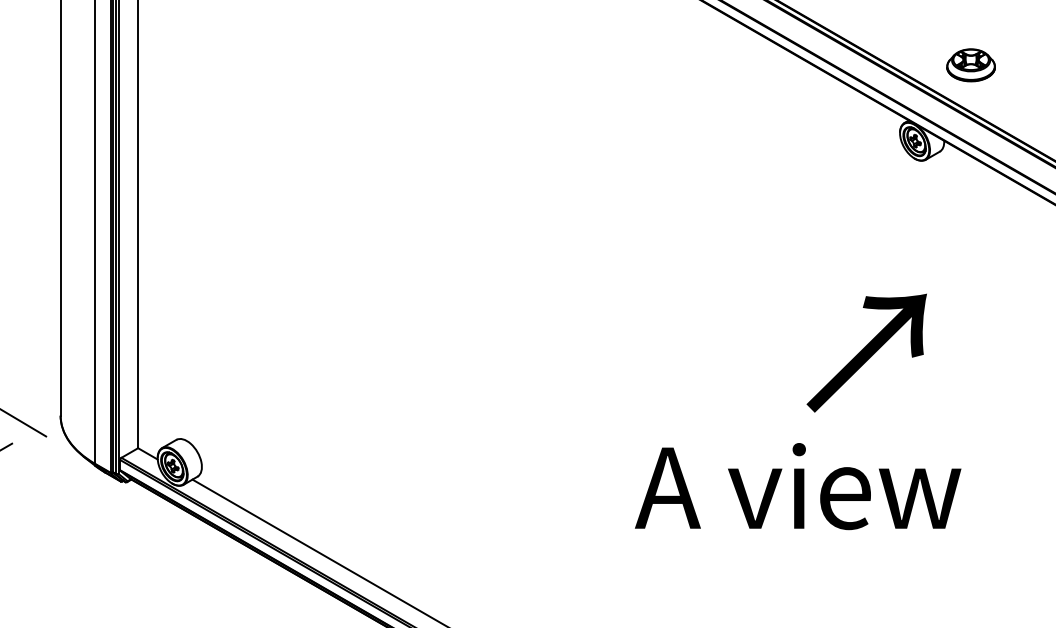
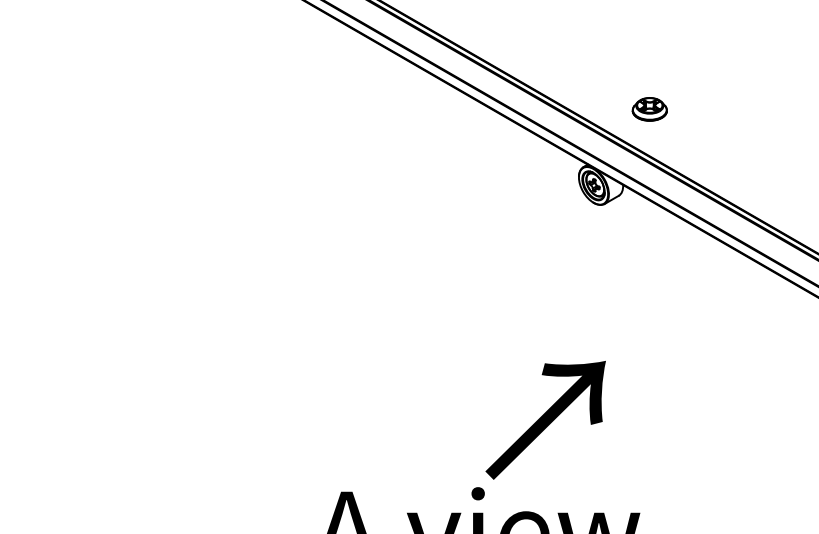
part: (970, 64) -> (649, 108), size x0.71
text: (866, 352) -> (545, 419), moved

